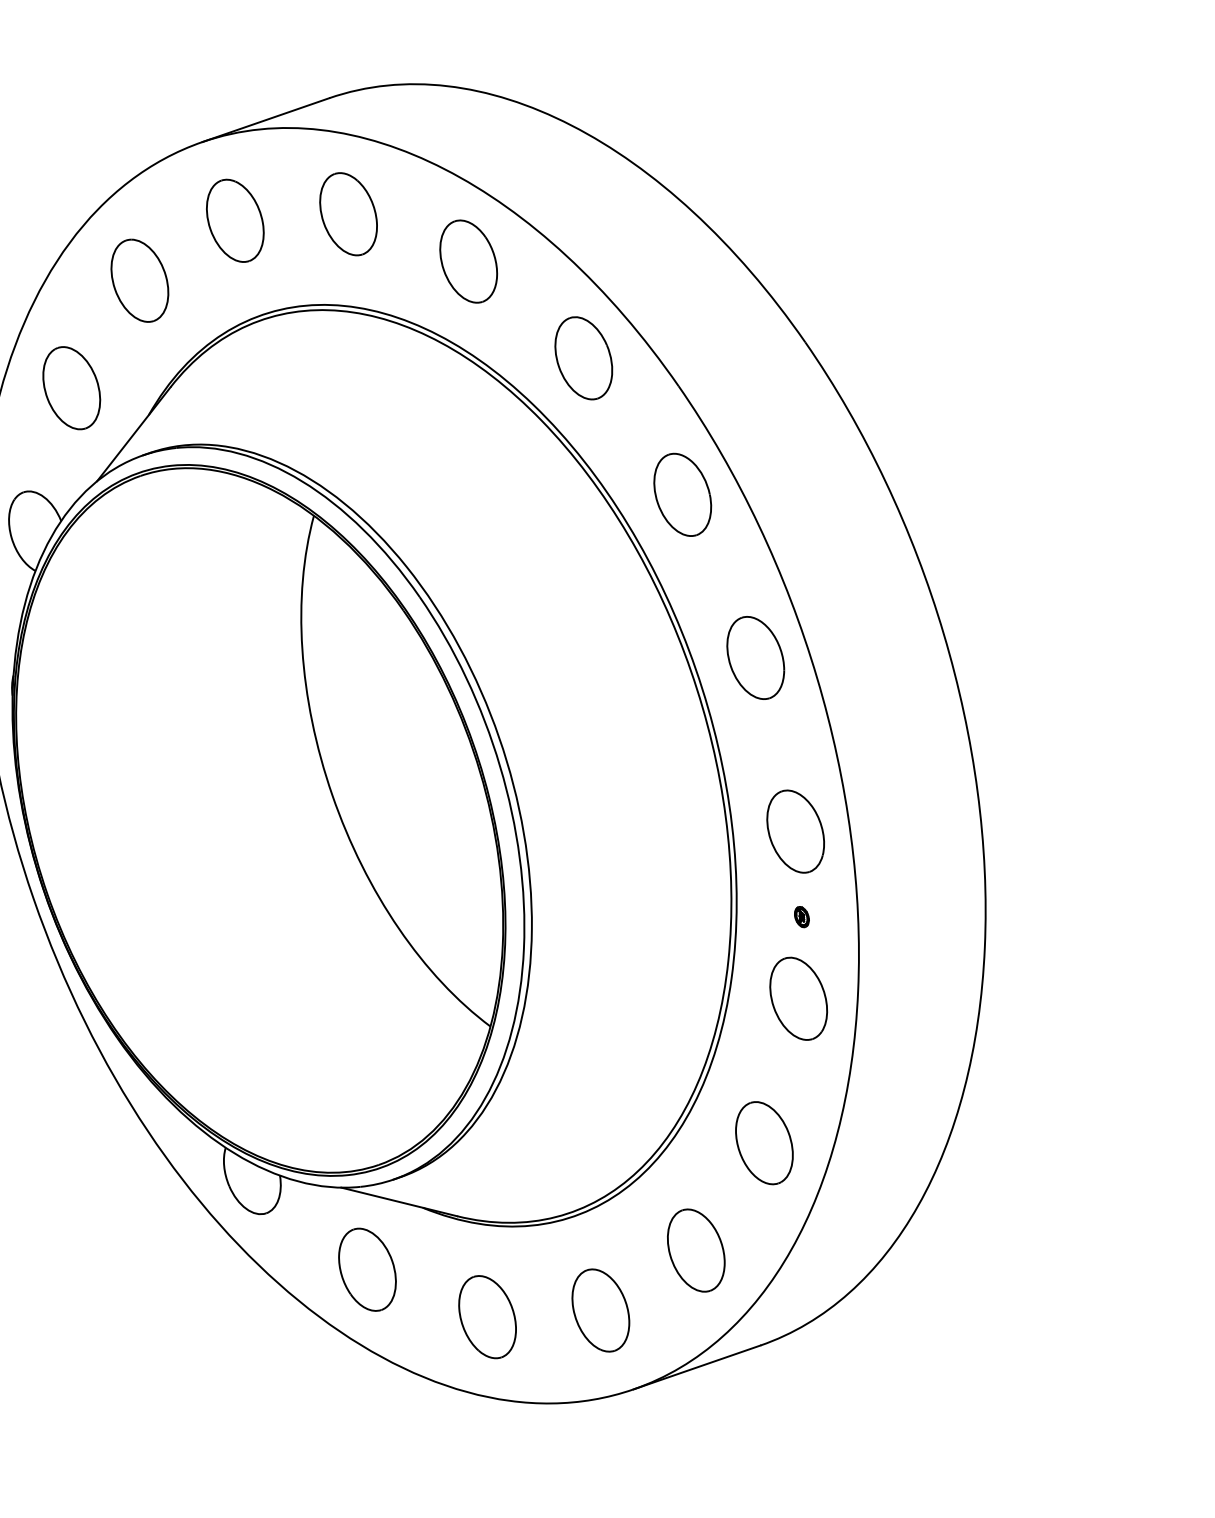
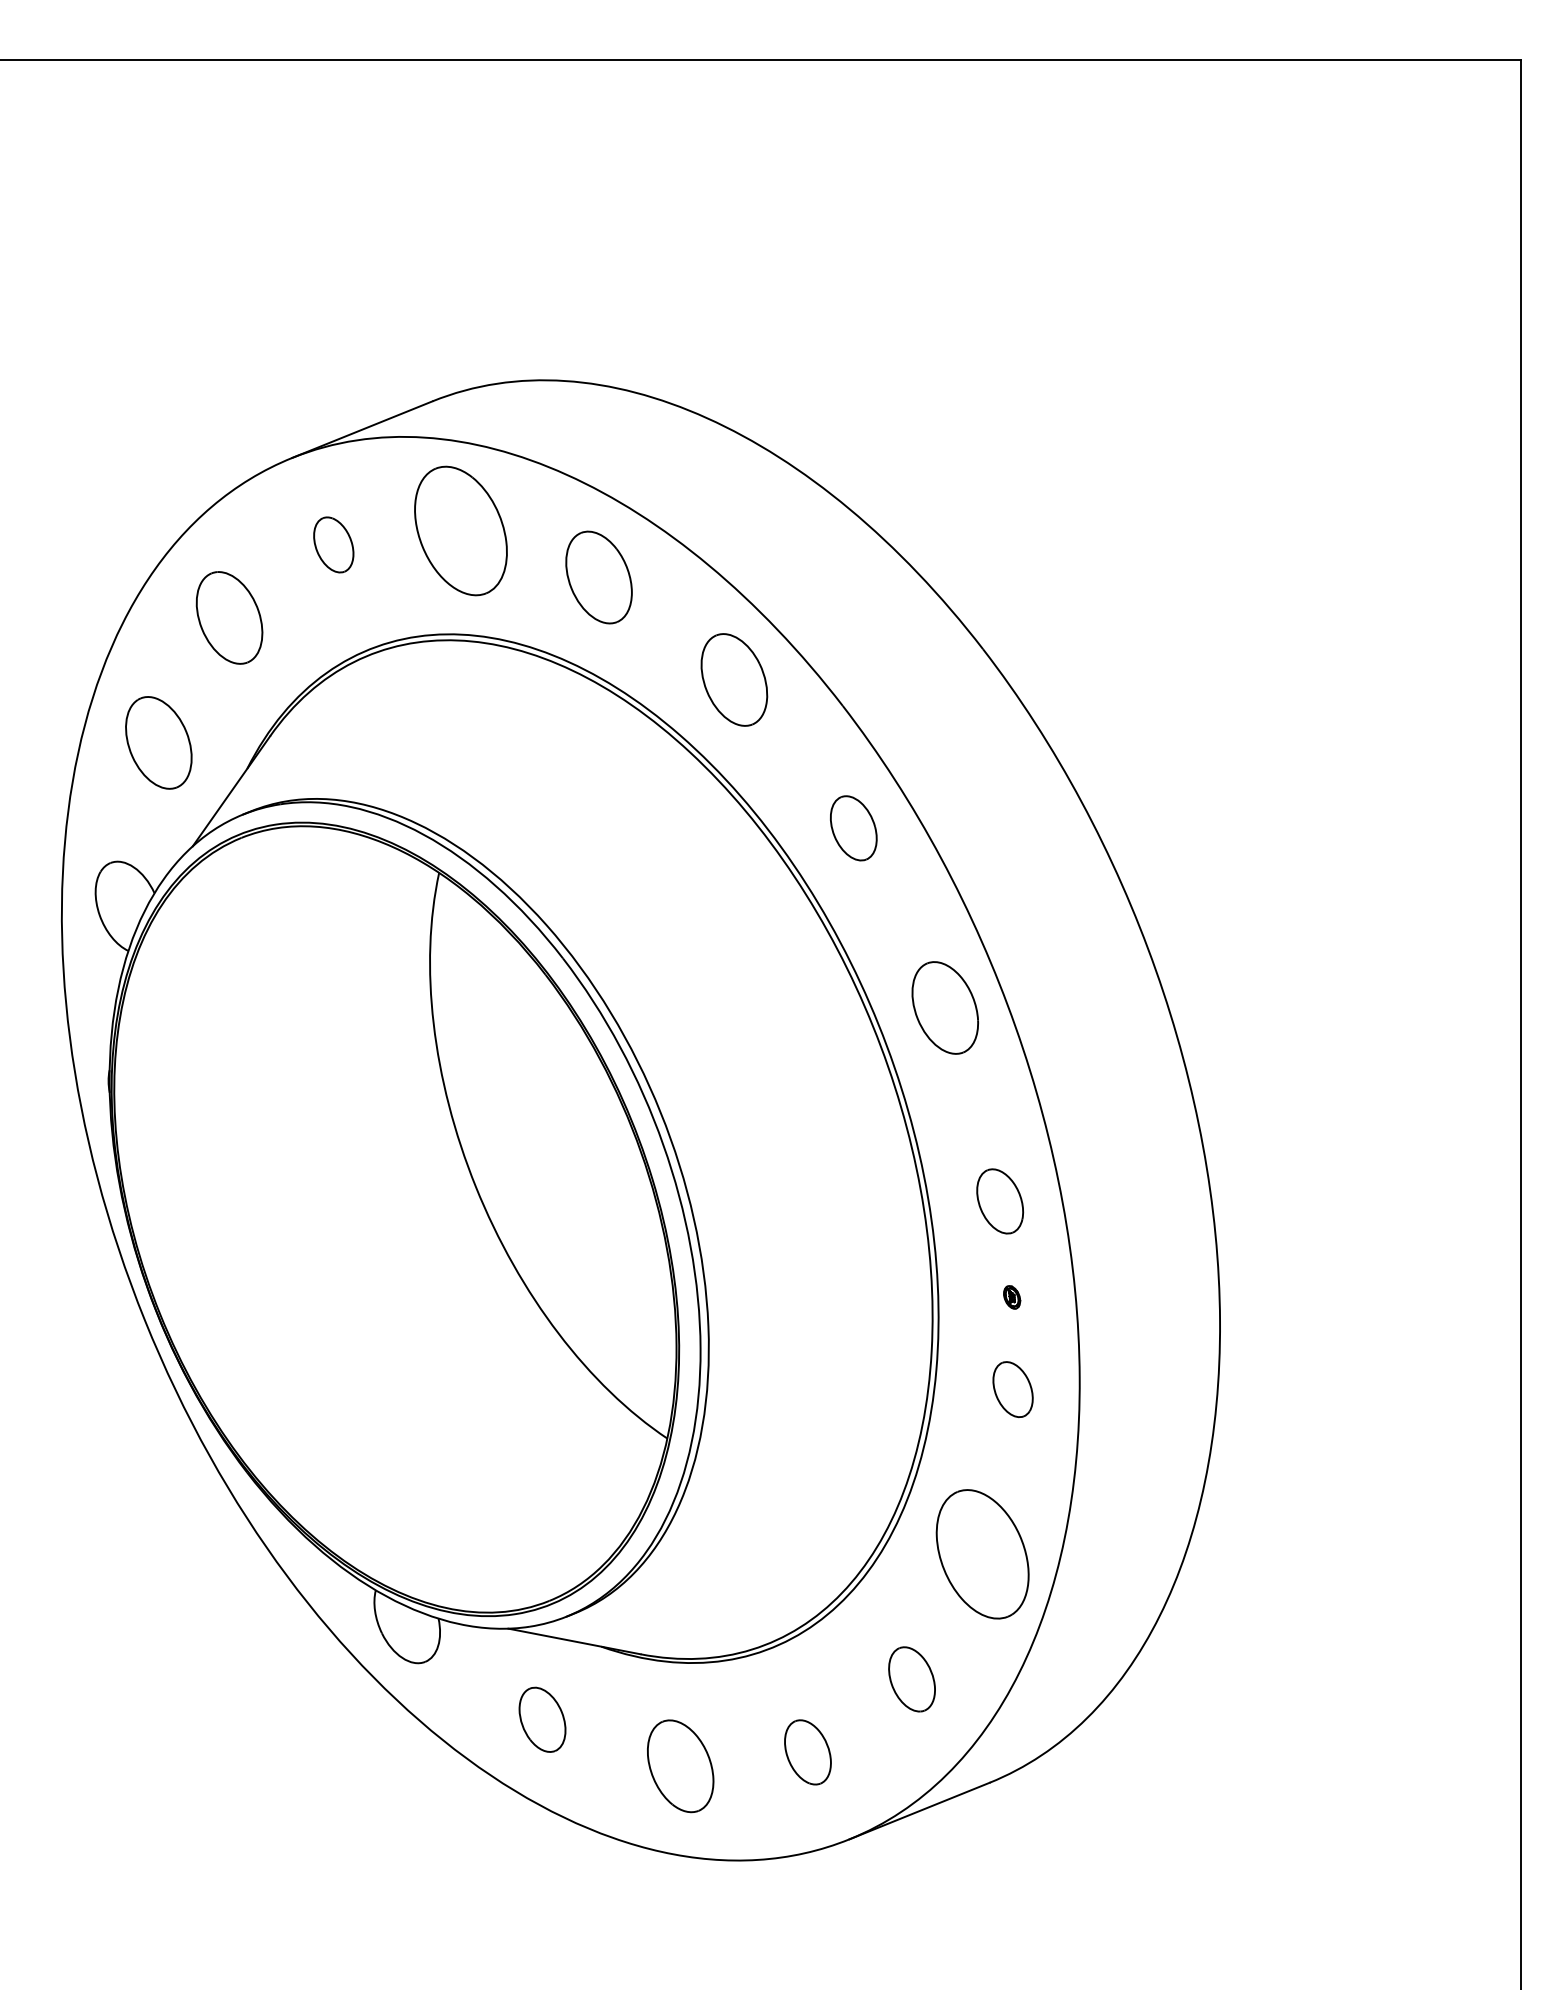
part: (348, 213) -> (460, 530), size x1.4
part: (235, 220) -> (333, 544), size x0.6
part: (682, 495) -> (853, 828), size x0.7
part: (795, 831) -> (999, 1201), size x0.7
part: (798, 998) -> (1012, 1389), size x0.6
part: (764, 1143) -> (982, 1554), size x1.4
part: (695, 1250) -> (911, 1679), size x0.7
part: (367, 1269) -> (542, 1719), size x0.7
part: (600, 1310) -> (807, 1752), size x0.7

